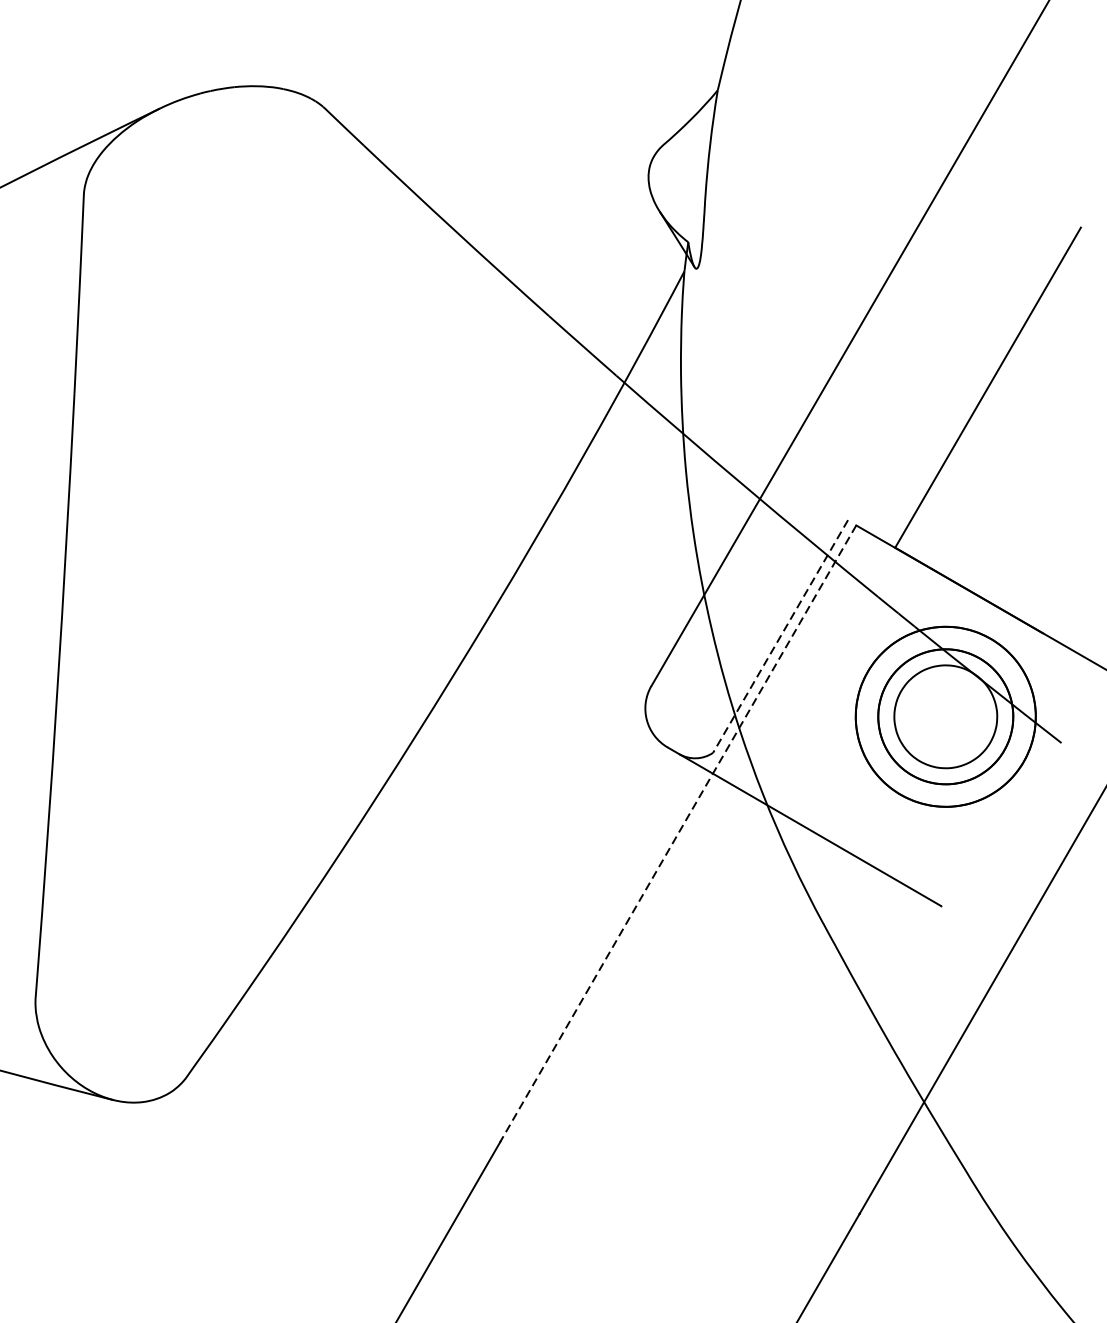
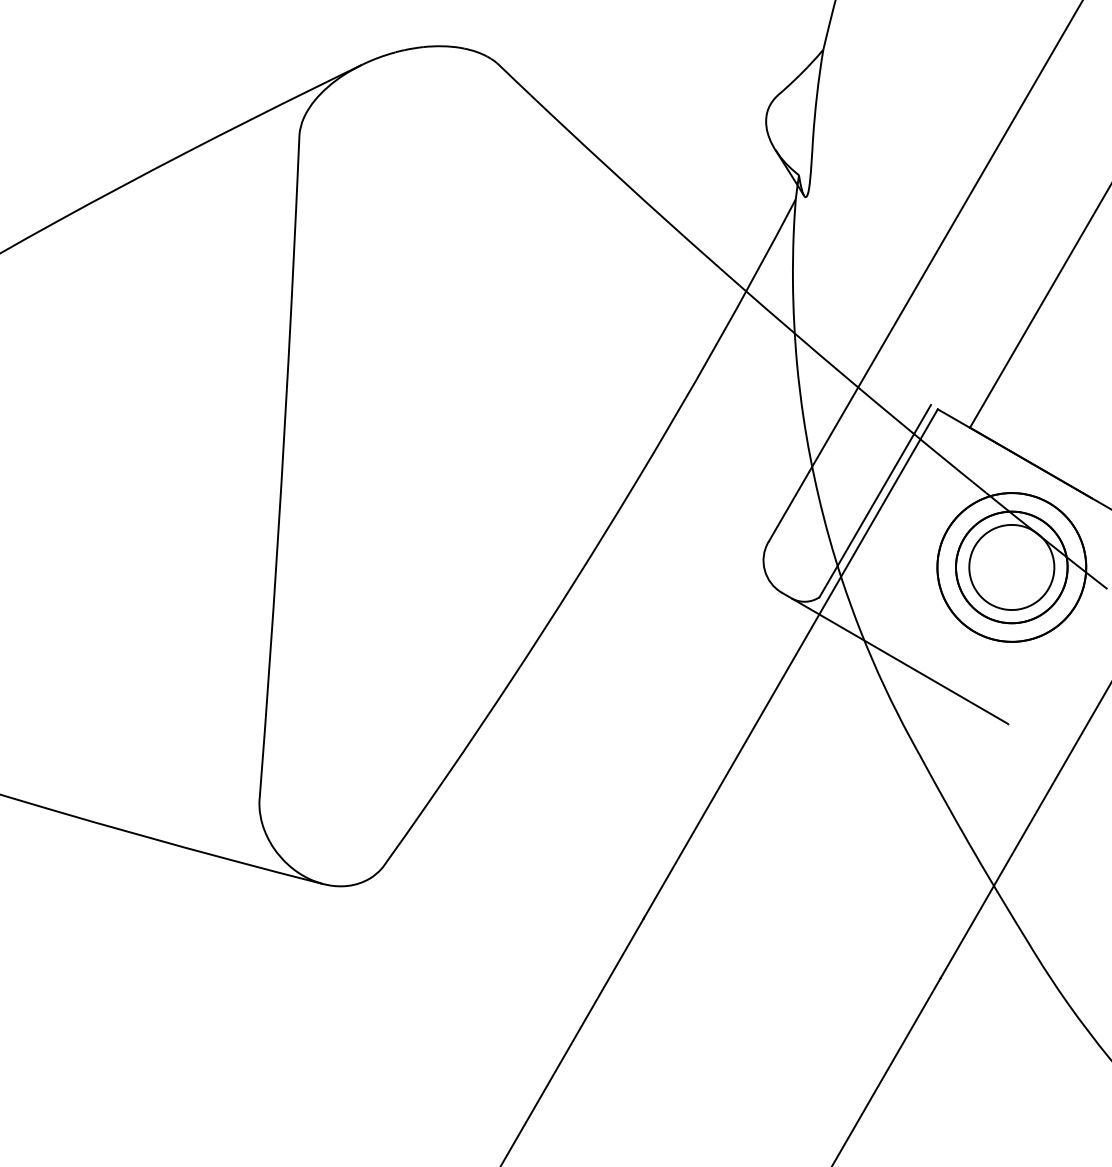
line: (780, 637) -> (875, 501), dashed -> solid
line: (678, 833) -> (790, 663), dashed -> solid

